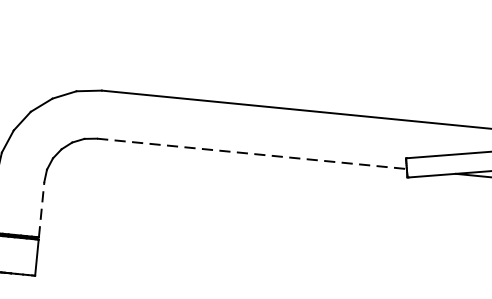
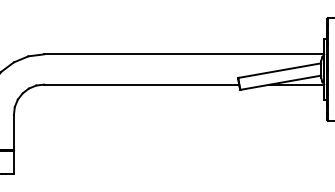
line: (251, 153) -> (141, 84), dashed -> solid
line: (41, 208) -> (13, 131), dashed -> solid

